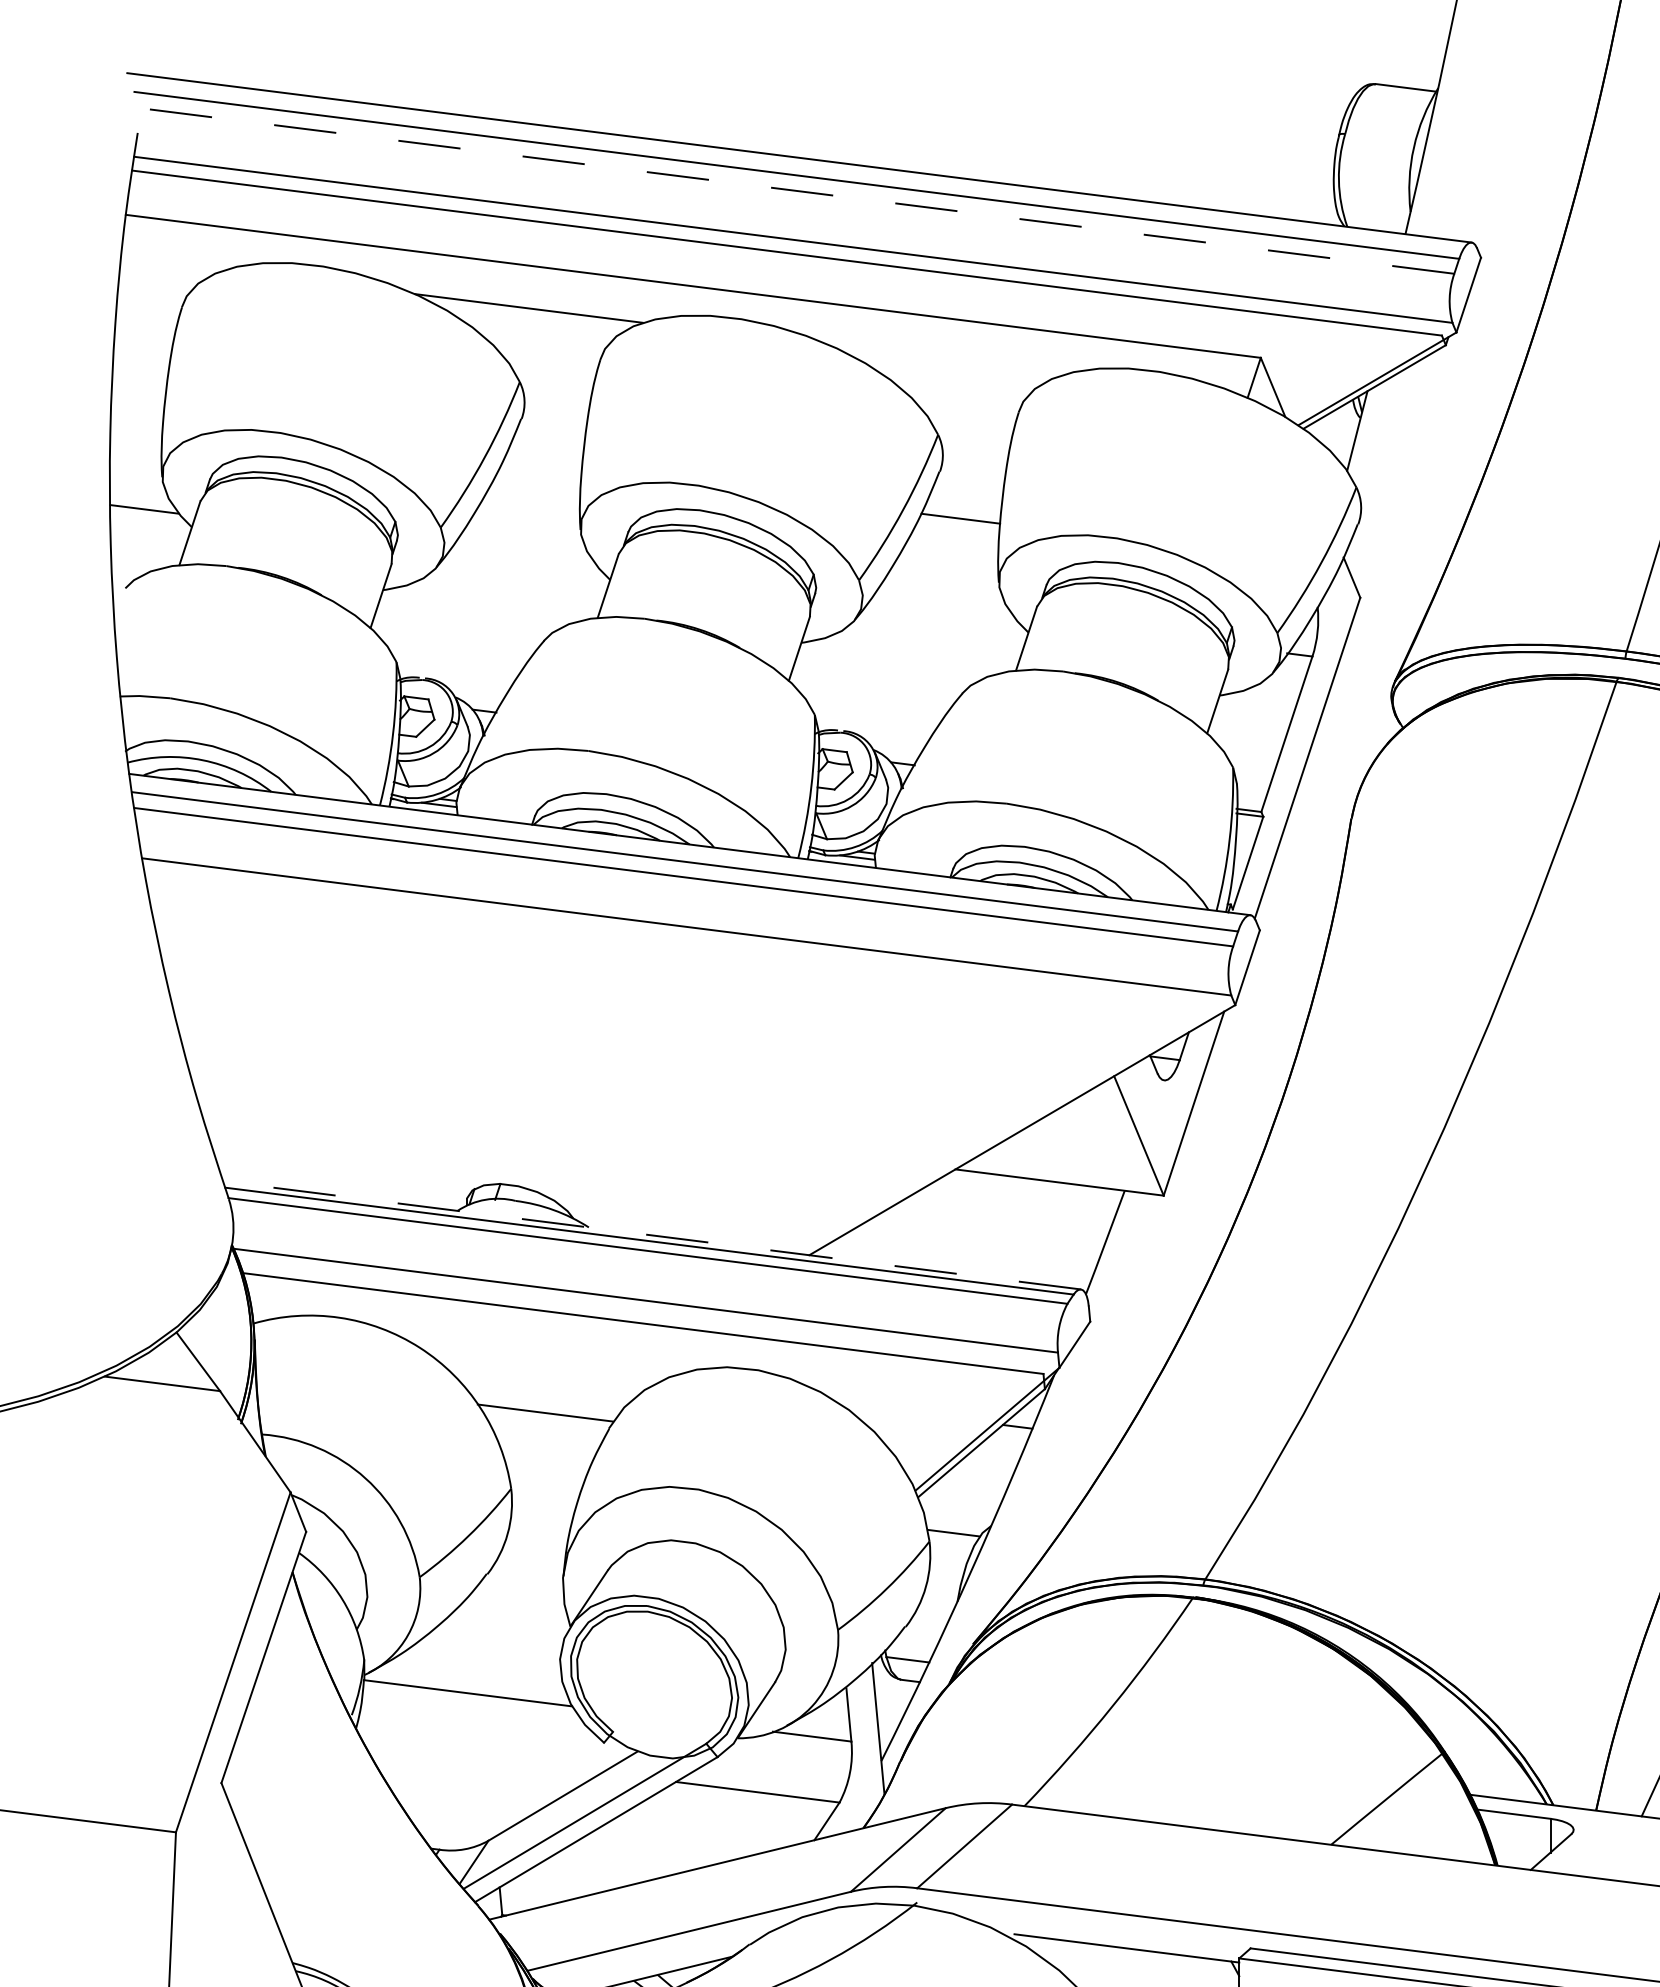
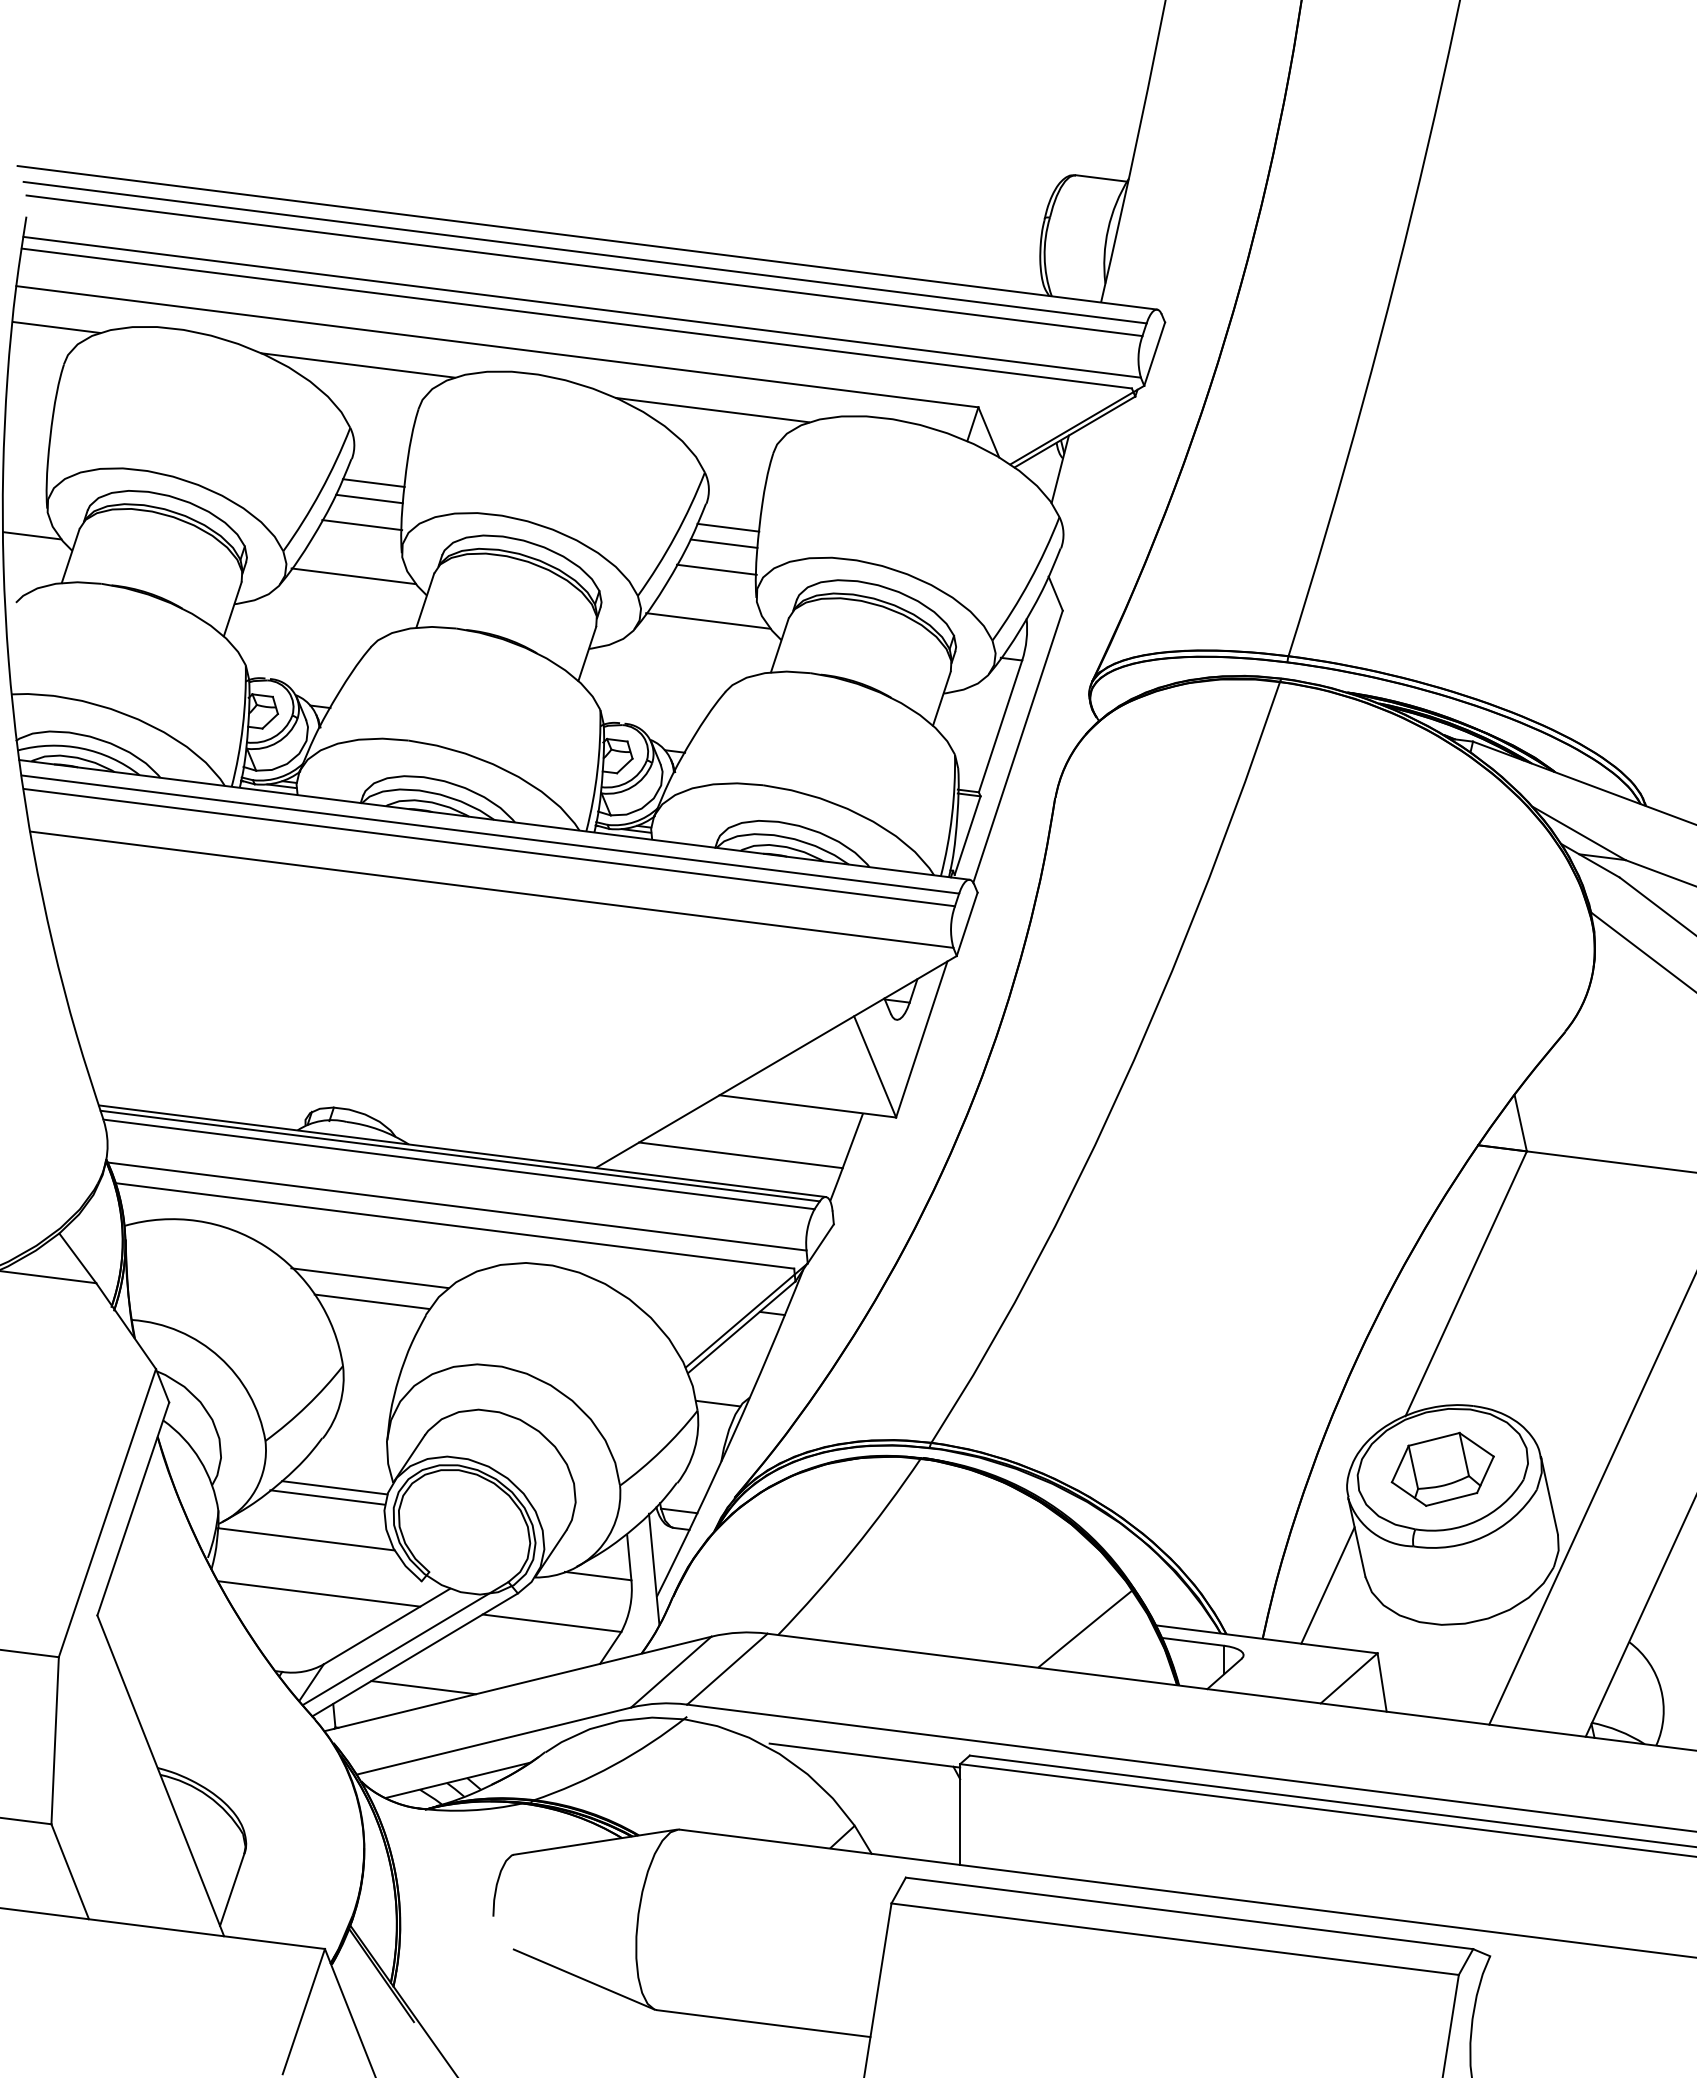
line: (796, 190) -> (584, 265), dashed -> solid
line: (172, 262) -> (55, 326), added
line: (947, 360) -> (712, 409), added
line: (547, 446) -> (373, 482), added
line: (542, 465) -> (369, 498), added
line: (534, 497) -> (362, 525), added
line: (965, 499) -> (728, 527), added
line: (951, 549) -> (716, 569), added
line: (523, 557) -> (353, 576), added
line: (942, 609) -> (708, 620), added
line: (650, 1235) -> (461, 1151), dashed -> solid
line: (980, 1240) -> (740, 1155), added
line: (542, 1385) -> (369, 1278), added
line: (501, 1632) -> (334, 1487), added
line: (492, 1643) -> (327, 1497), added
line: (483, 1757) -> (319, 1593), added
line: (606, 1868) -> (423, 1687), added

